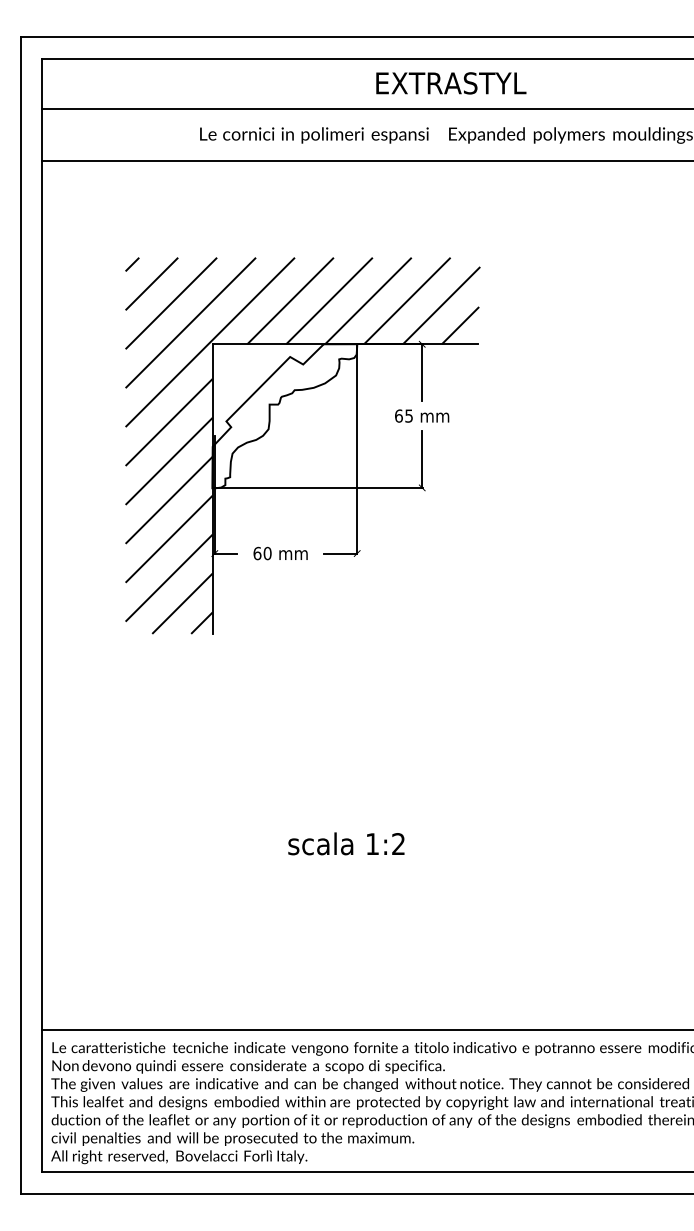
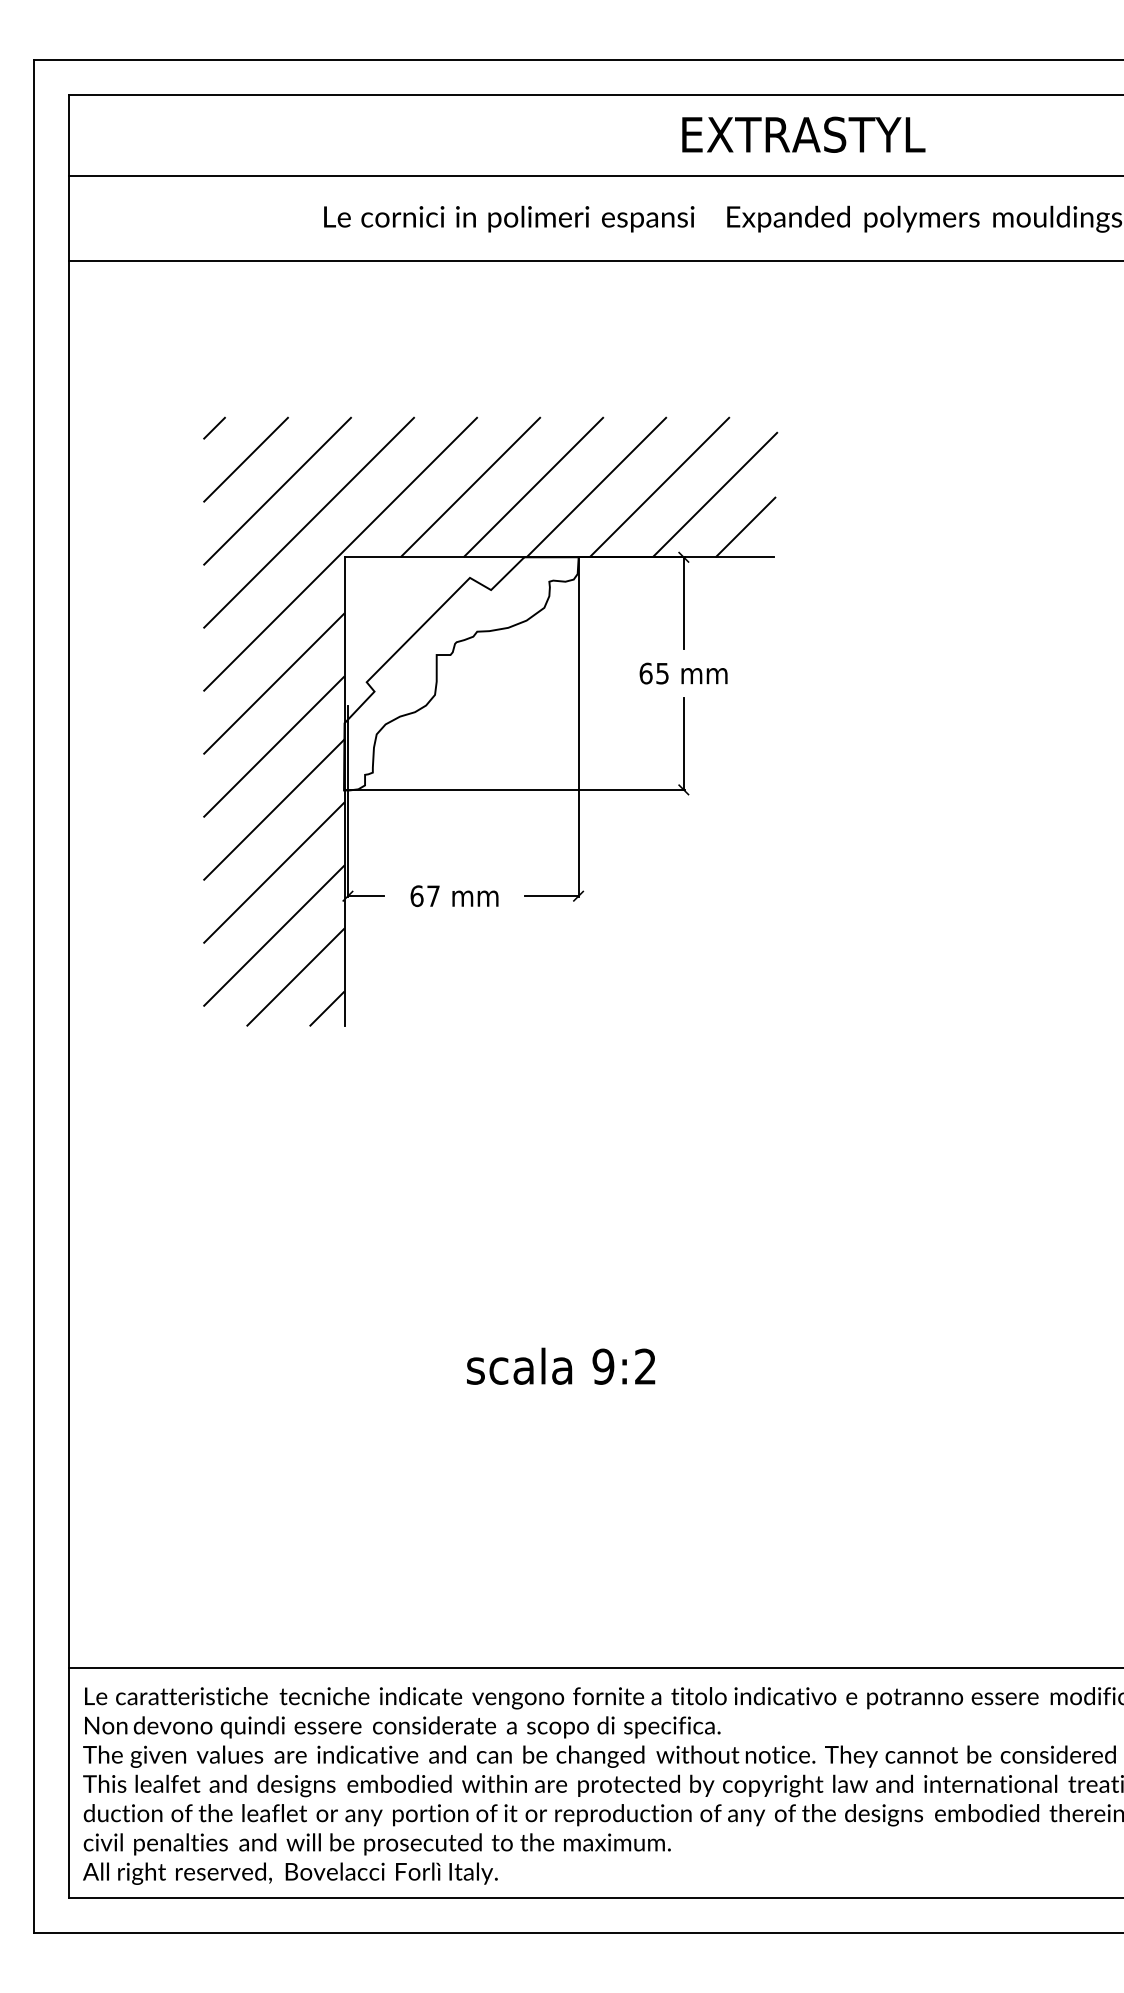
text: (451, 83) -> (804, 135), moved
text: (267, 553) -> (433, 896), 60 -> 67
text: (372, 844) -> (603, 1367), 1:2 -> 9:2

